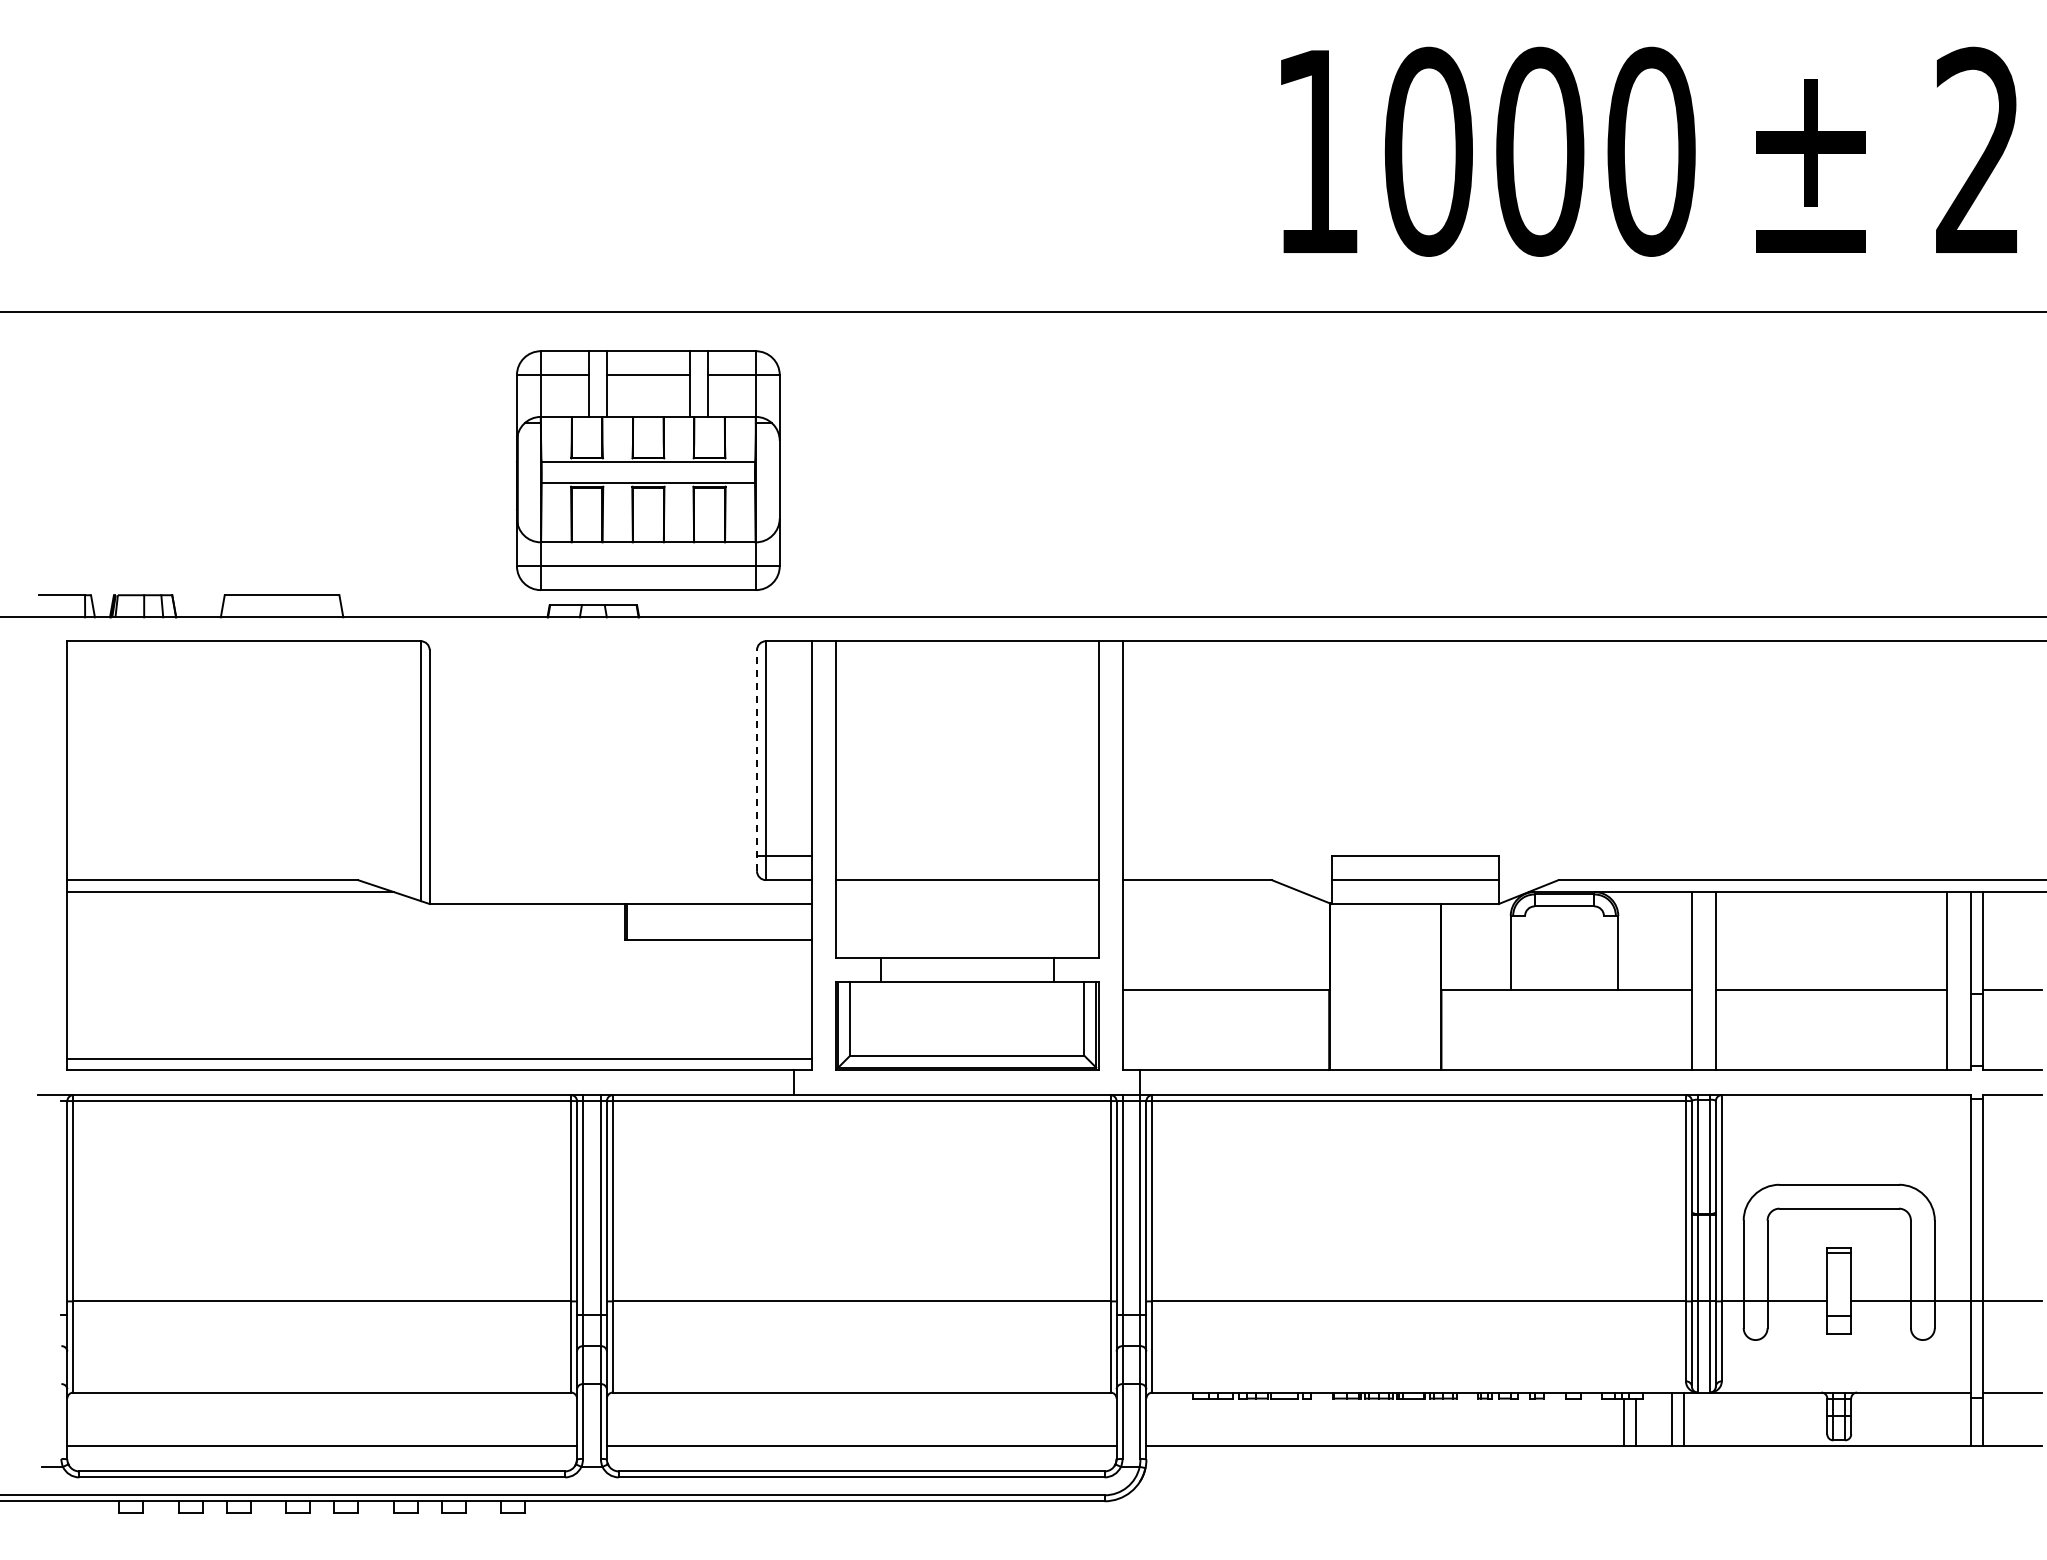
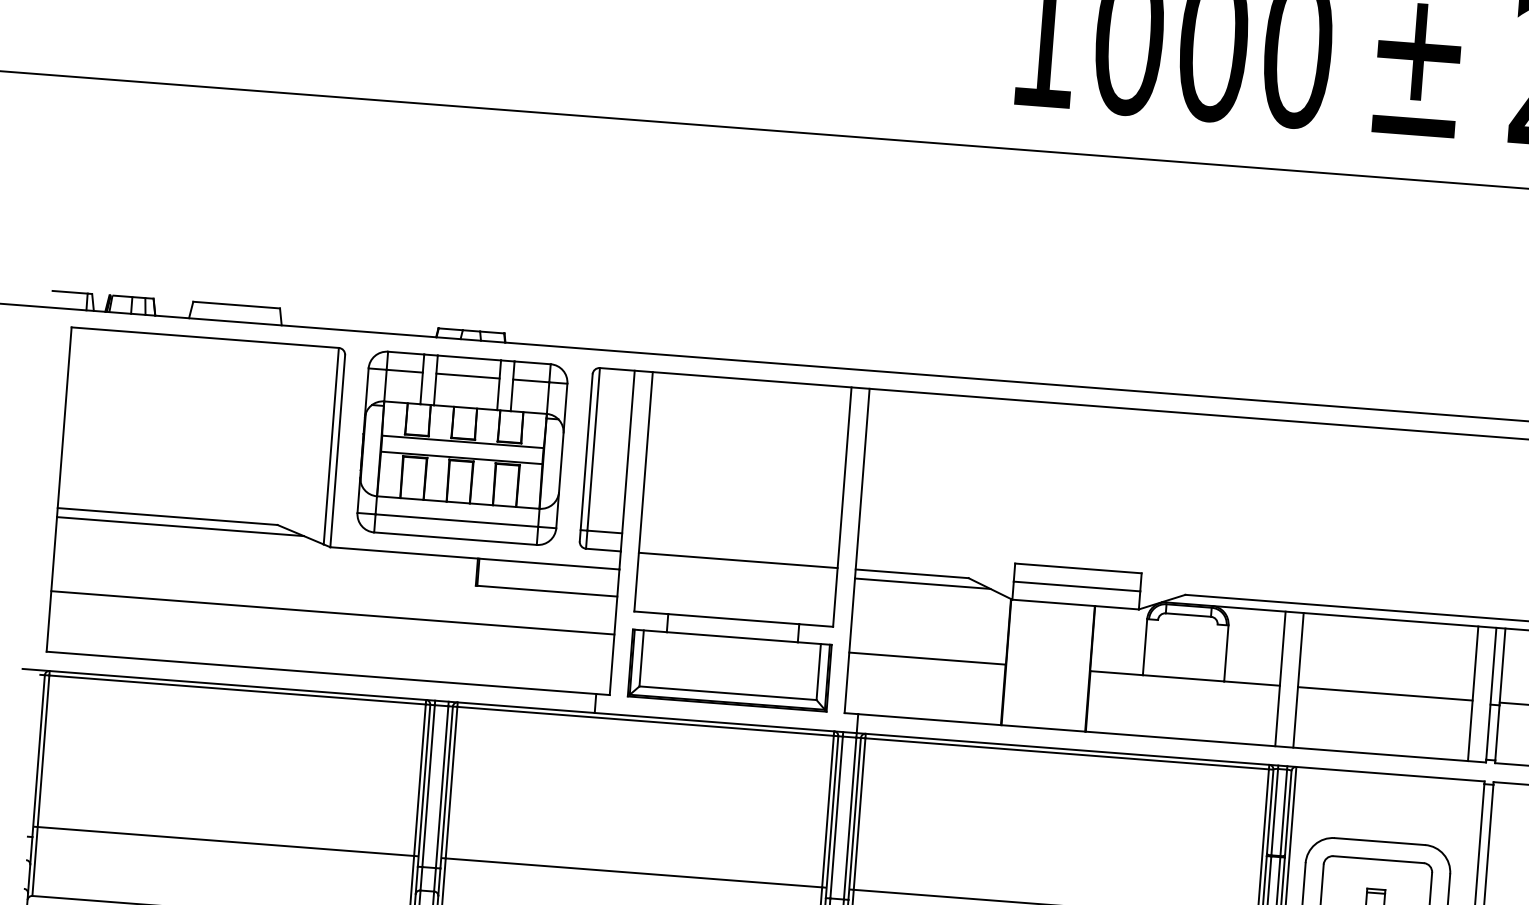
part: (648, 470) -> (462, 448), moved
line: (757, 760) -> (586, 457), dashed -> solid
line: (1211, 892) -> (922, 584), added
line: (439, 1059) -> (332, 613), moved

